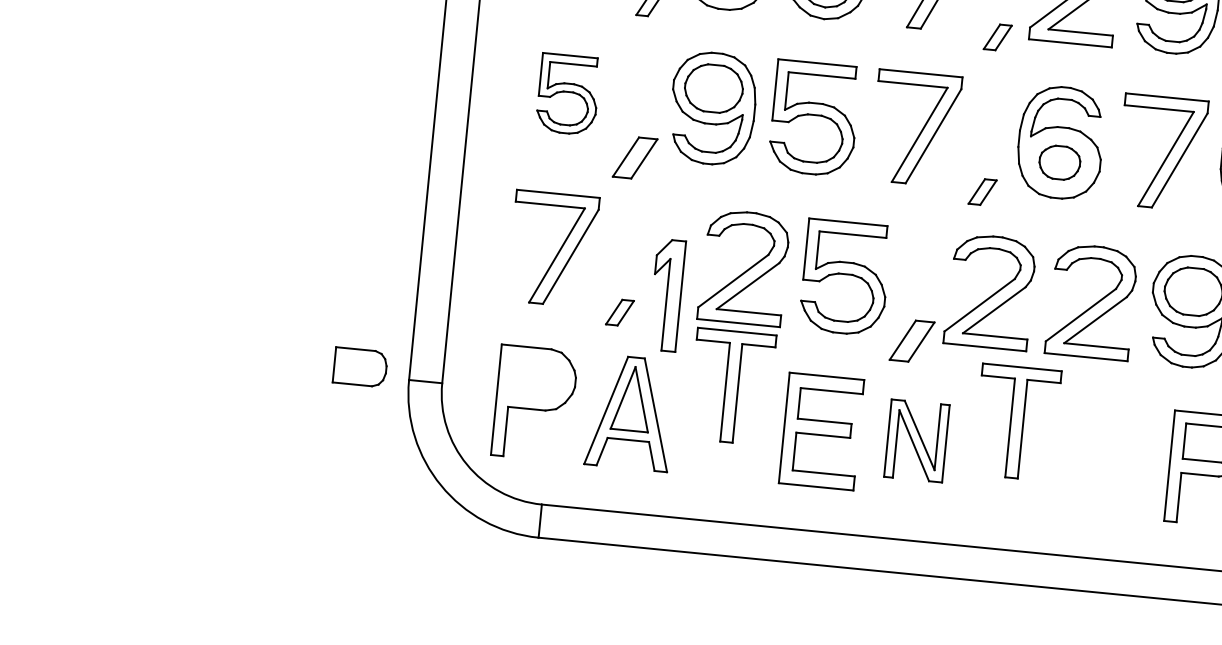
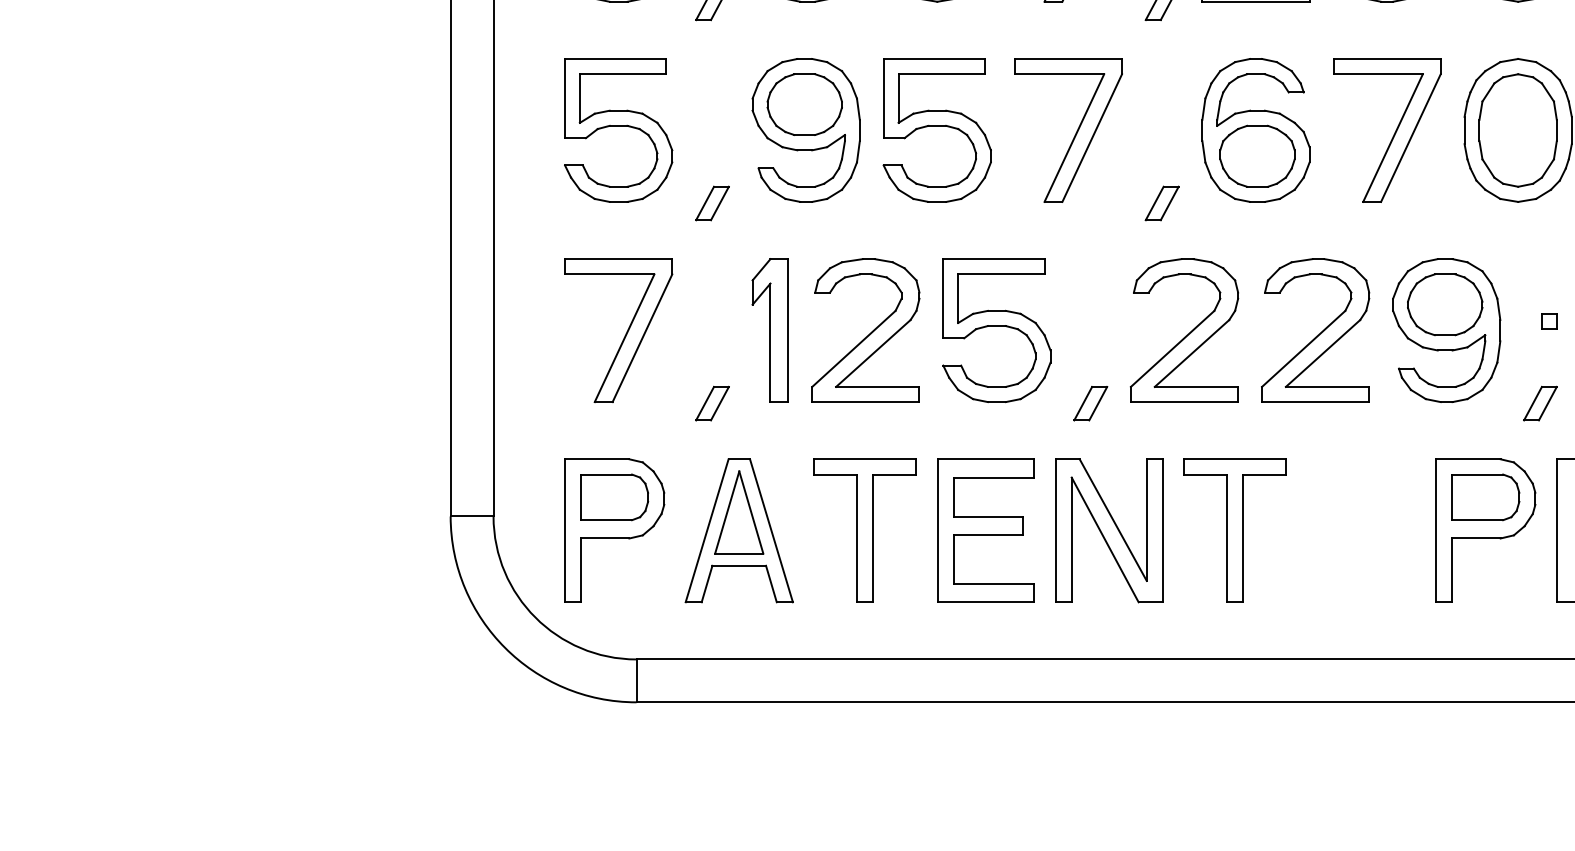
part: (568, 94) -> (618, 130), size x1.43
part: (635, 158) -> (712, 203), size x0.62
part: (1059, 162) -> (1257, 155), size x1.43
part: (666, 295) -> (769, 330), moved
part: (912, 341) -> (1090, 403), size x0.62
part: (360, 367) -> (614, 497), moved
part: (731, 386) -> (864, 530), moved
part: (1016, 422) -> (1234, 530), moved
part: (917, 440) -> (1109, 530), size x1.43

